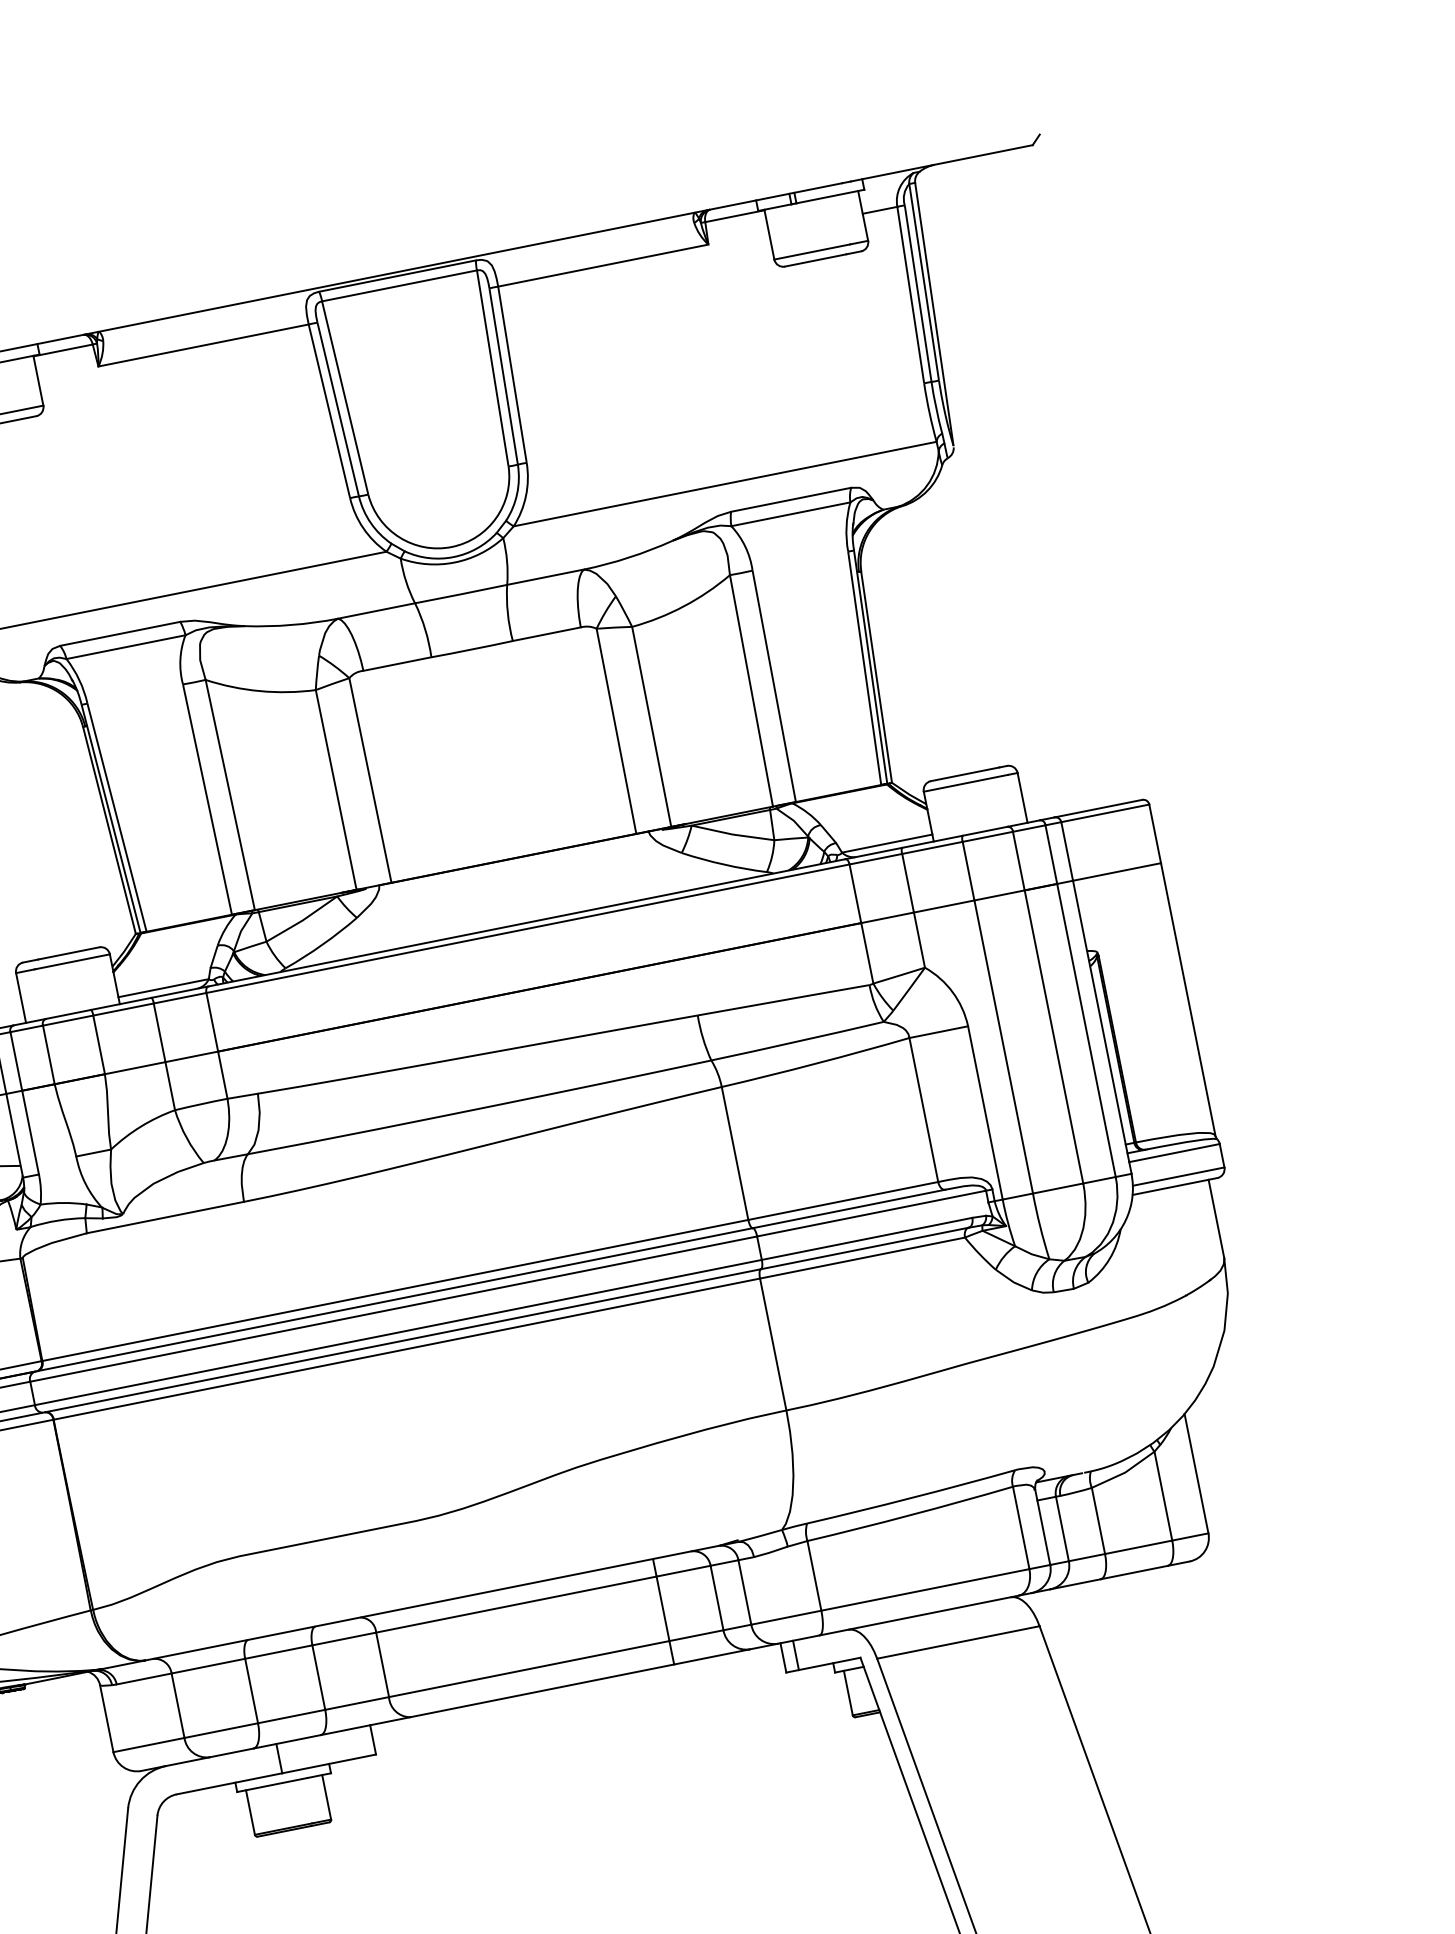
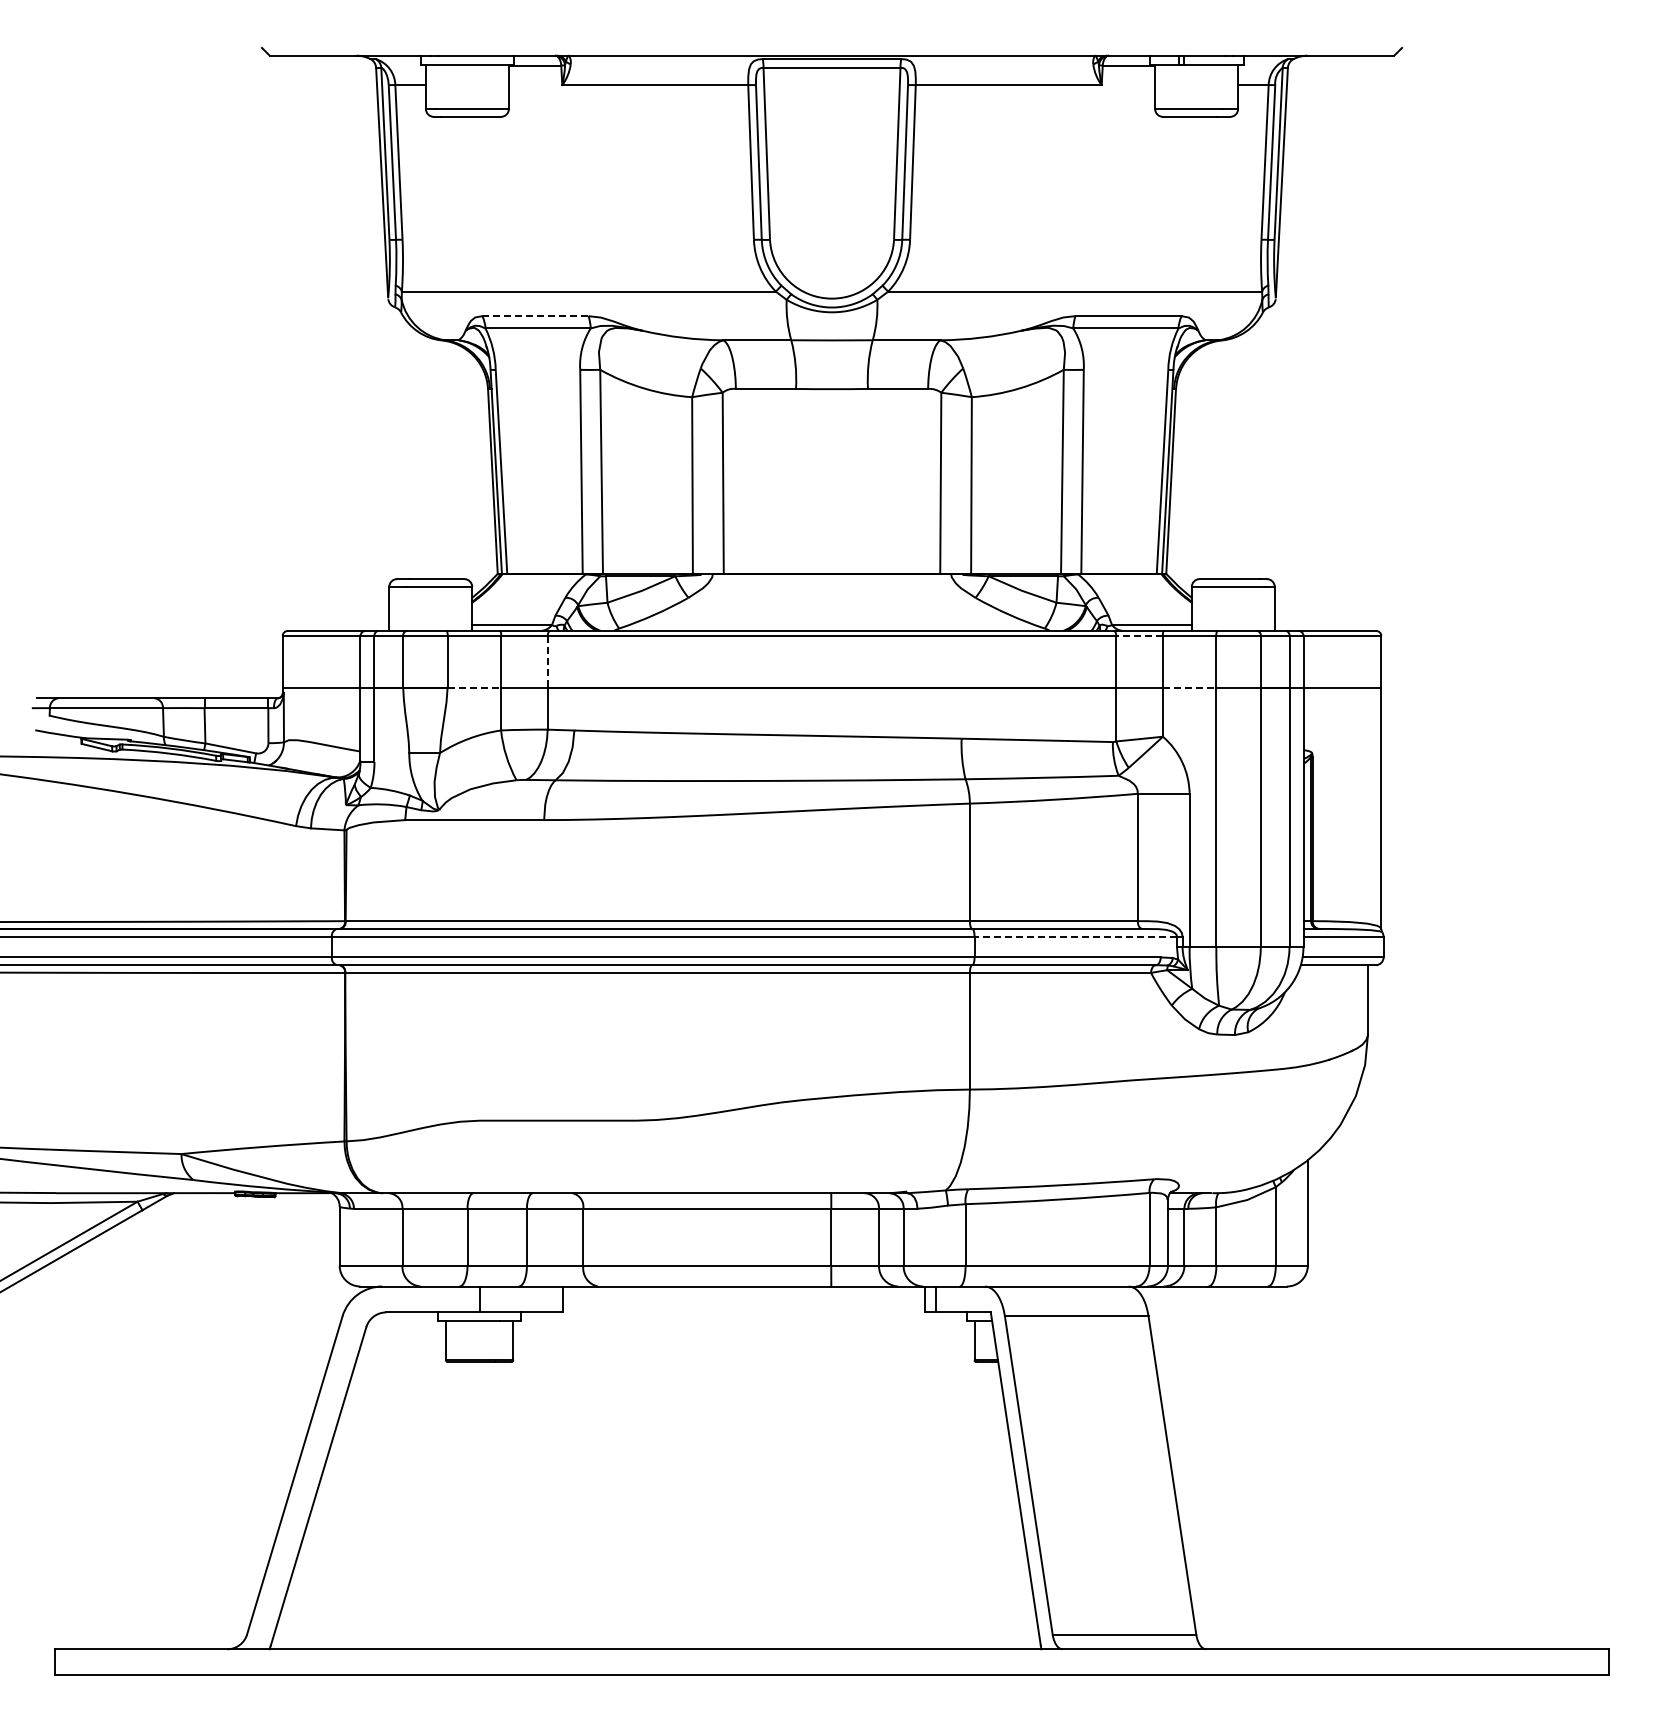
line: (120, 634) -> (535, 316), solid -> dashed
line: (875, 859) -> (1139, 636), solid -> dashed
line: (943, 906) -> (1189, 687), solid -> dashed
line: (212, 1022) -> (547, 662), solid -> dashed
line: (135, 1067) -> (474, 687), solid -> dashed
line: (871, 1213) -> (1075, 936), solid -> dashed

